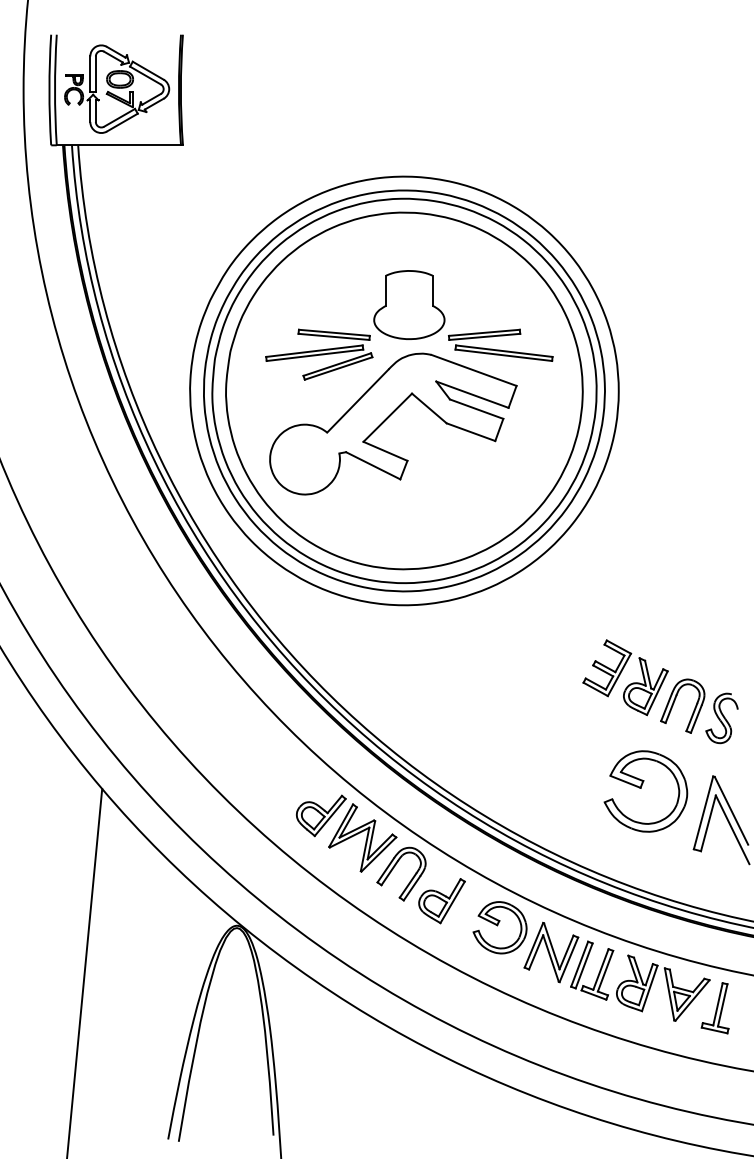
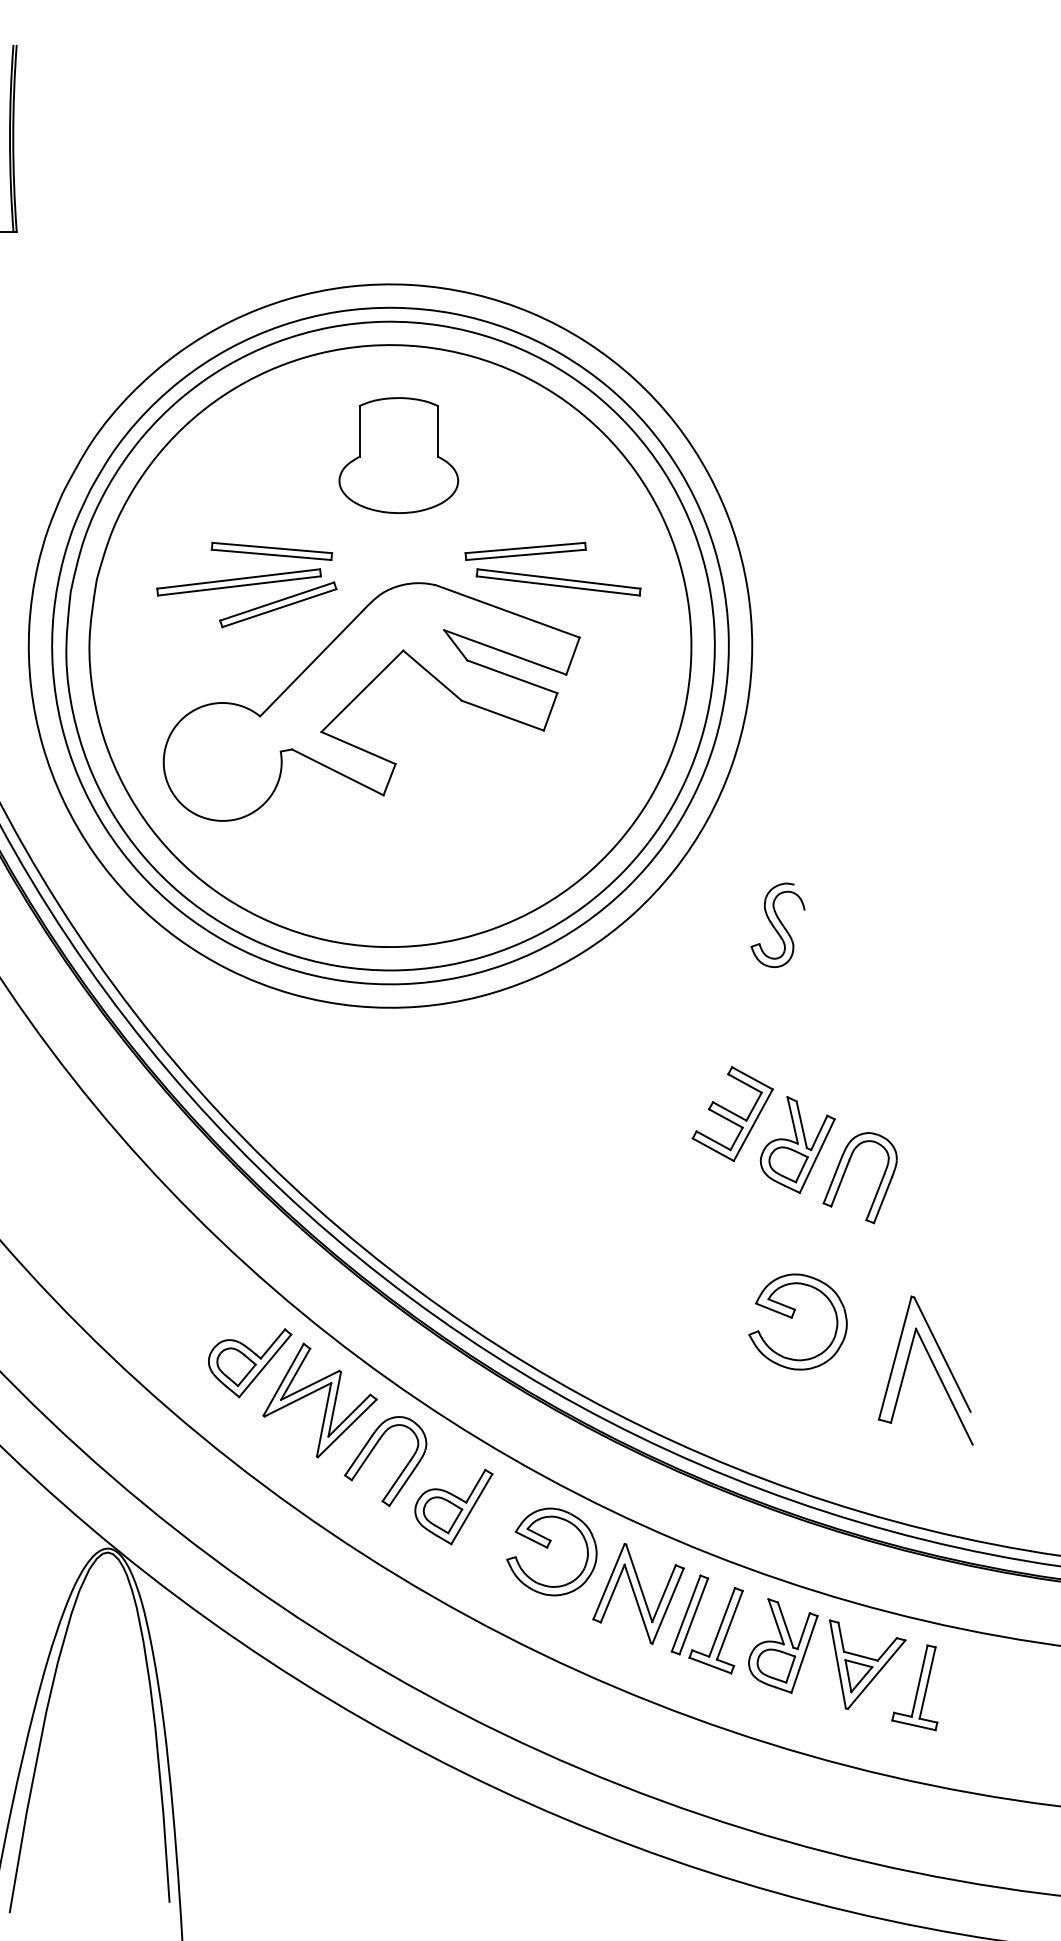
part: (409, 304) -> (399, 454), moved
part: (721, 718) -> (777, 925), moved
part: (645, 791) -> (797, 1322), size x0.7

